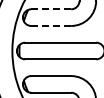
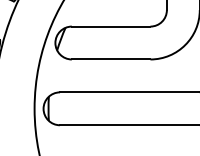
line: (51, 9) -> (111, 26), dashed -> solid
line: (51, 26) -> (111, 60), dashed -> solid

